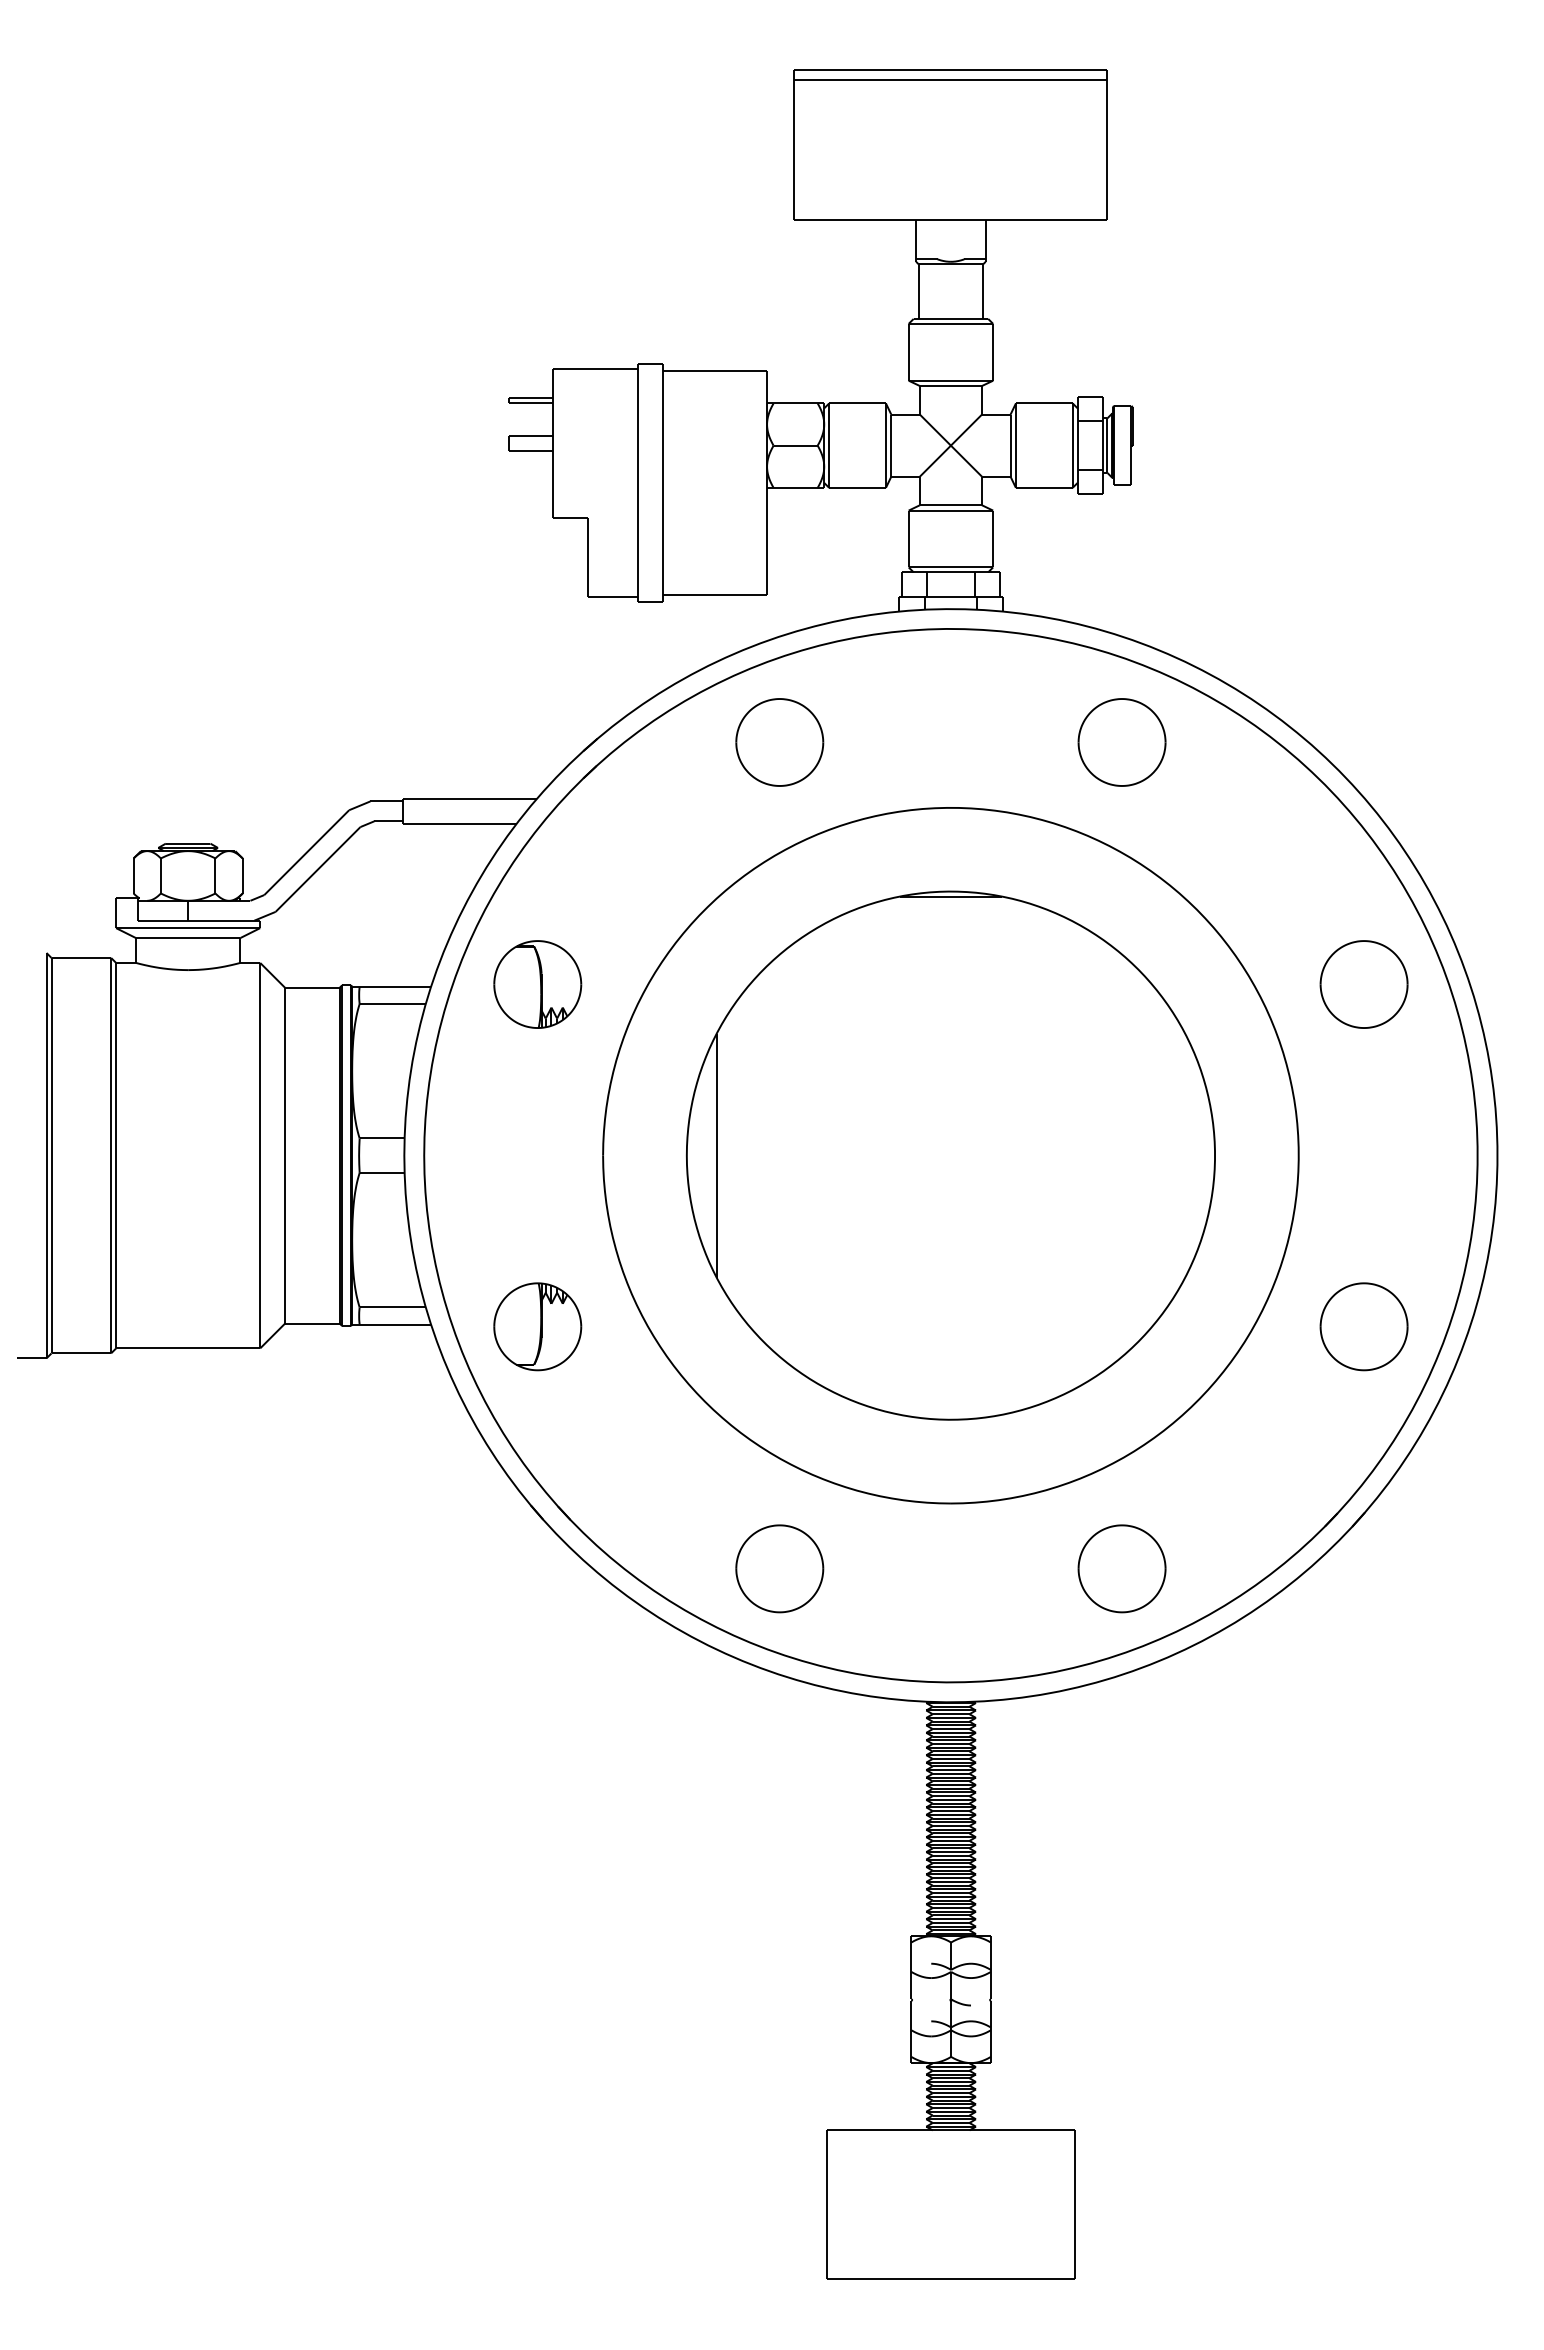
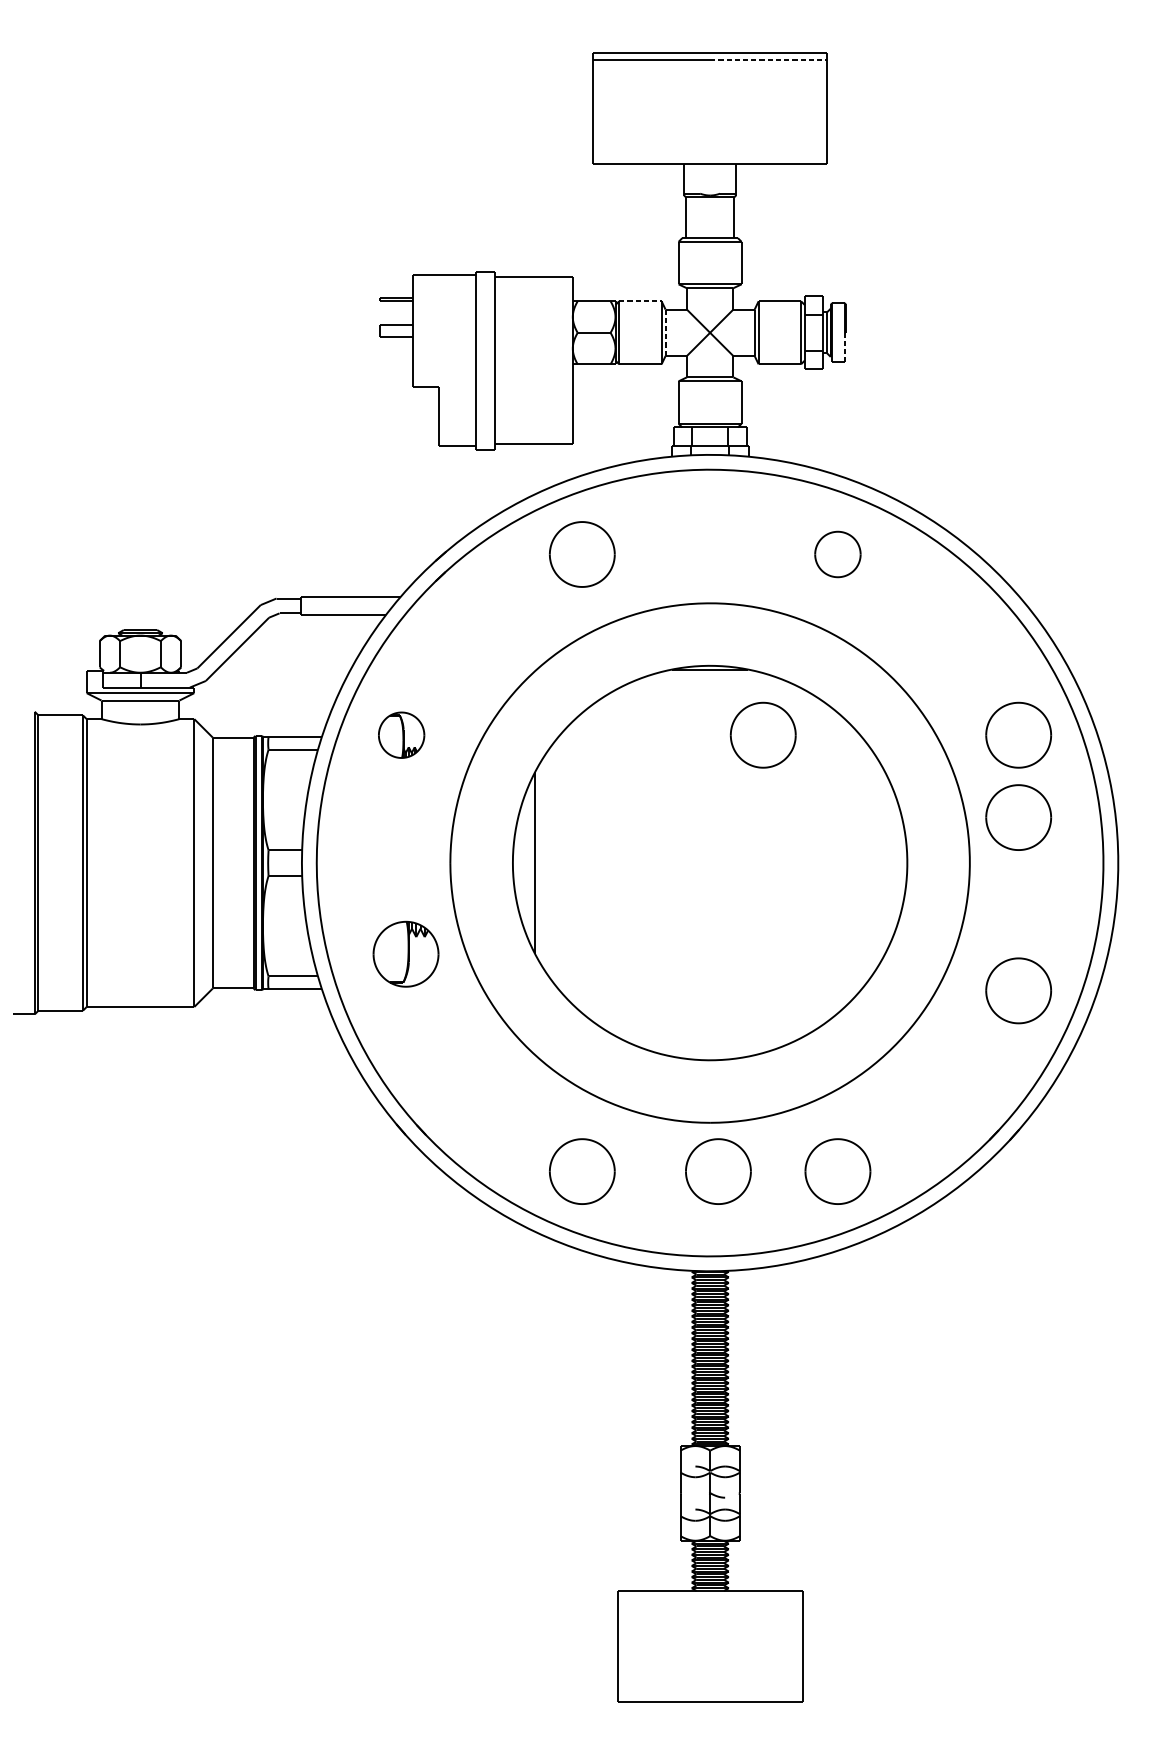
line: (1029, 80) -> (768, 60), solid -> dashed
line: (858, 403) -> (641, 301), solid -> dashed
line: (891, 446) -> (665, 333), solid -> dashed
line: (1131, 465) -> (844, 347), solid -> dashed
part: (1121, 742) -> (837, 554), size x0.7
part: (537, 984) -> (401, 735), size x0.7
part: (1021, 984) -> (762, 735), added
part: (1363, 1094) -> (1018, 817), added
part: (537, 1326) -> (405, 954), moved
part: (961, 1568) -> (718, 1171), added

